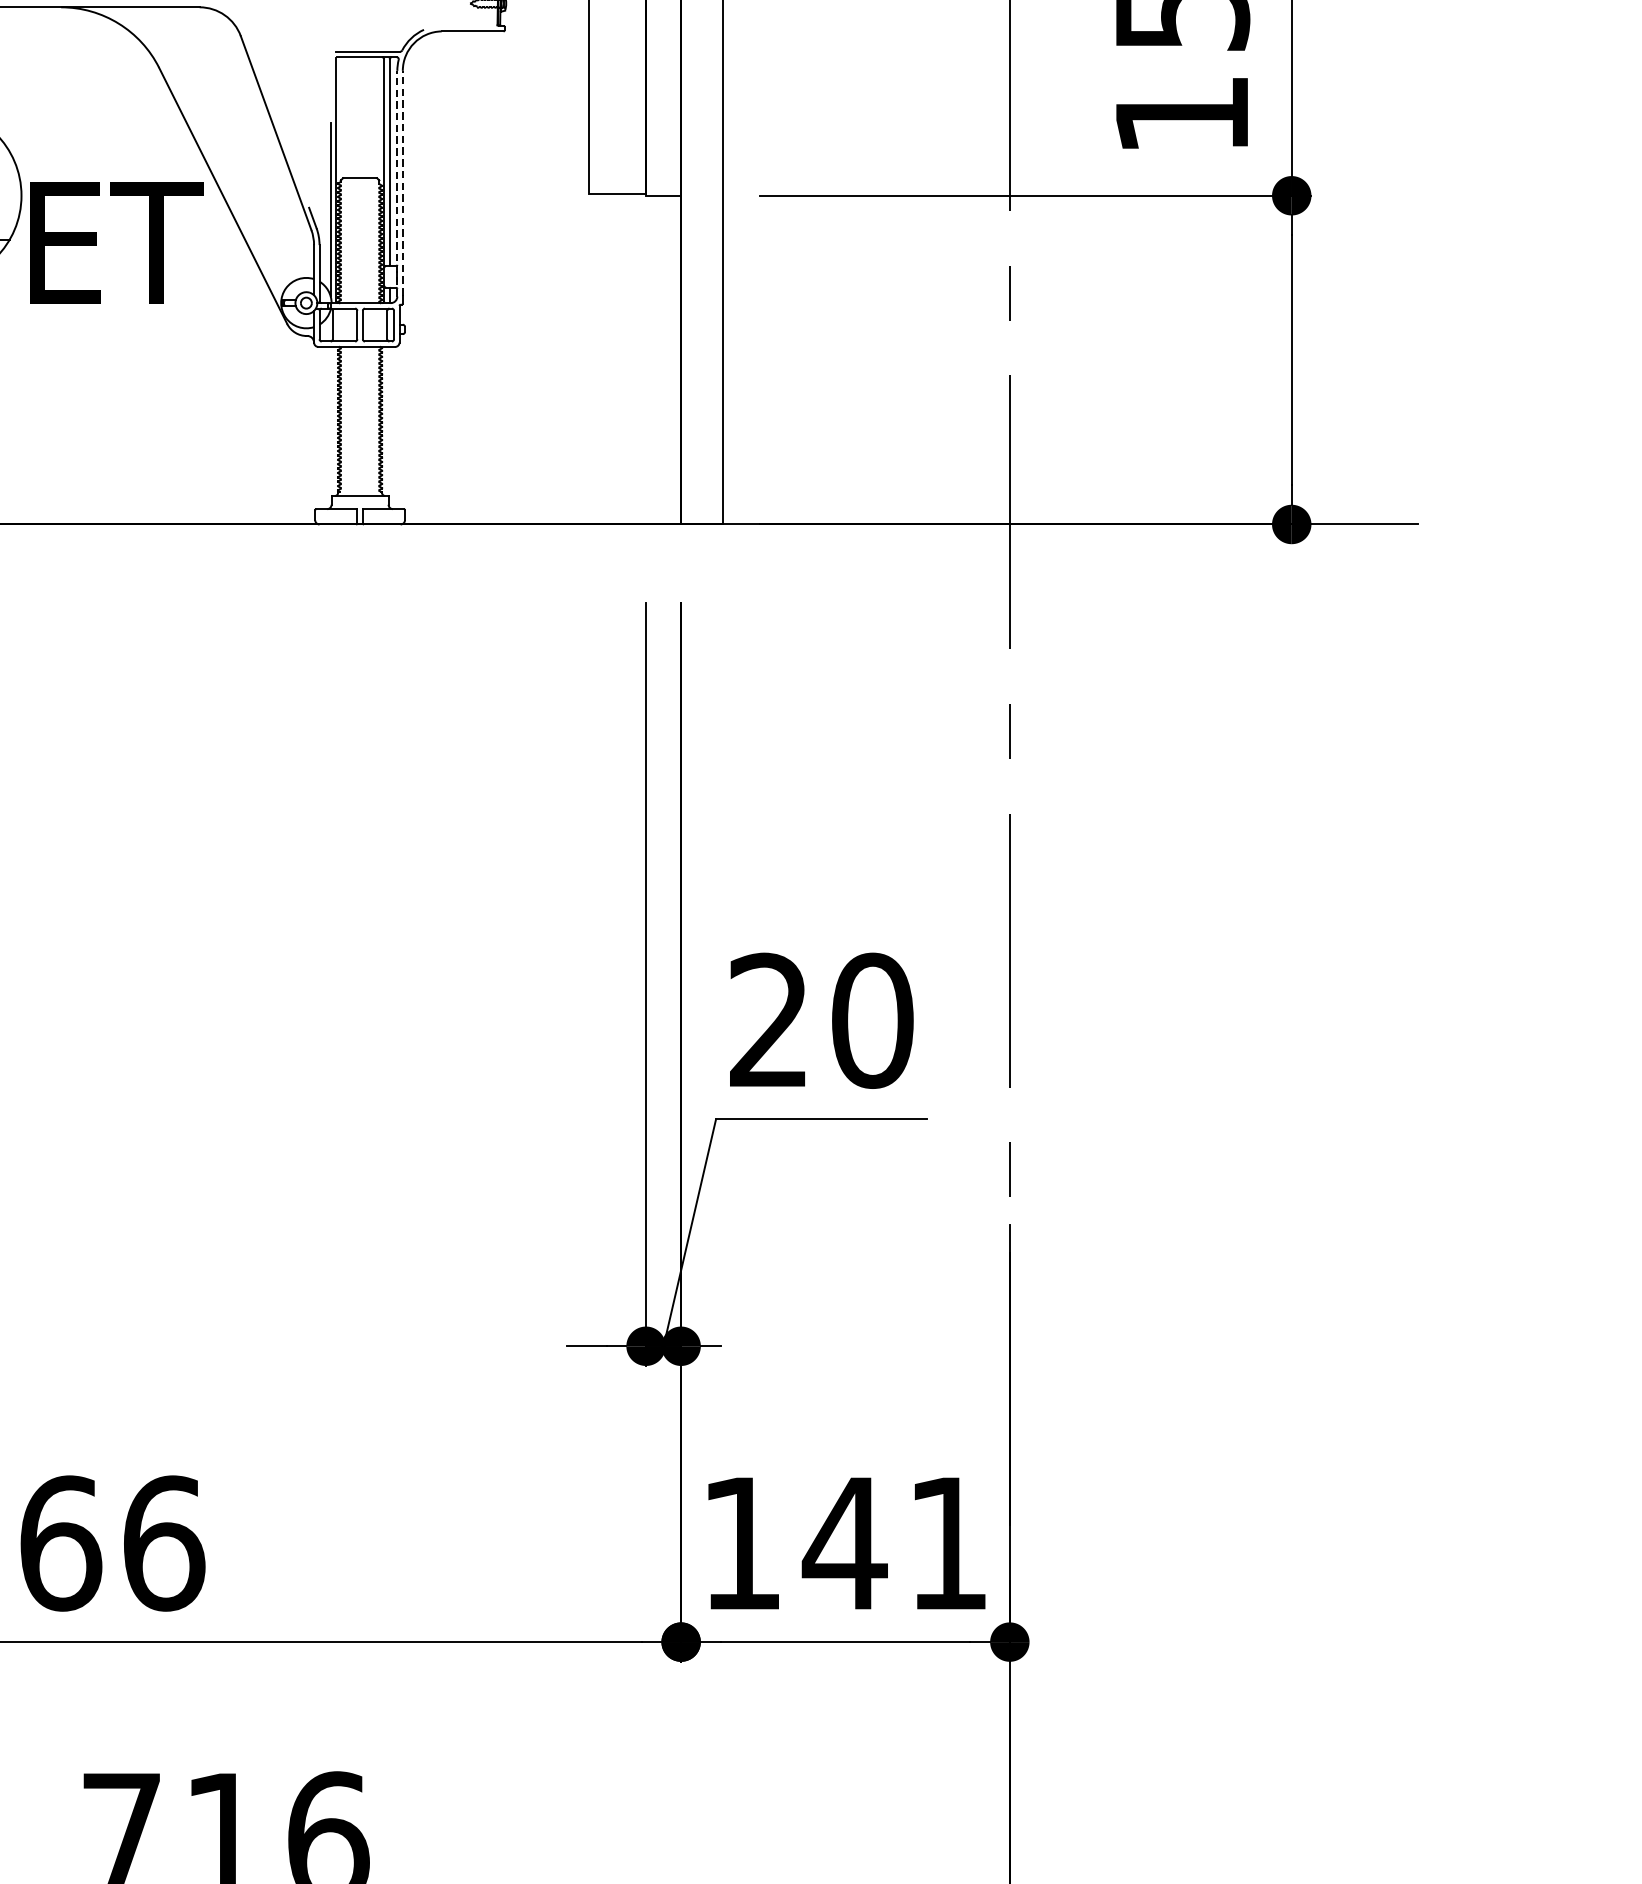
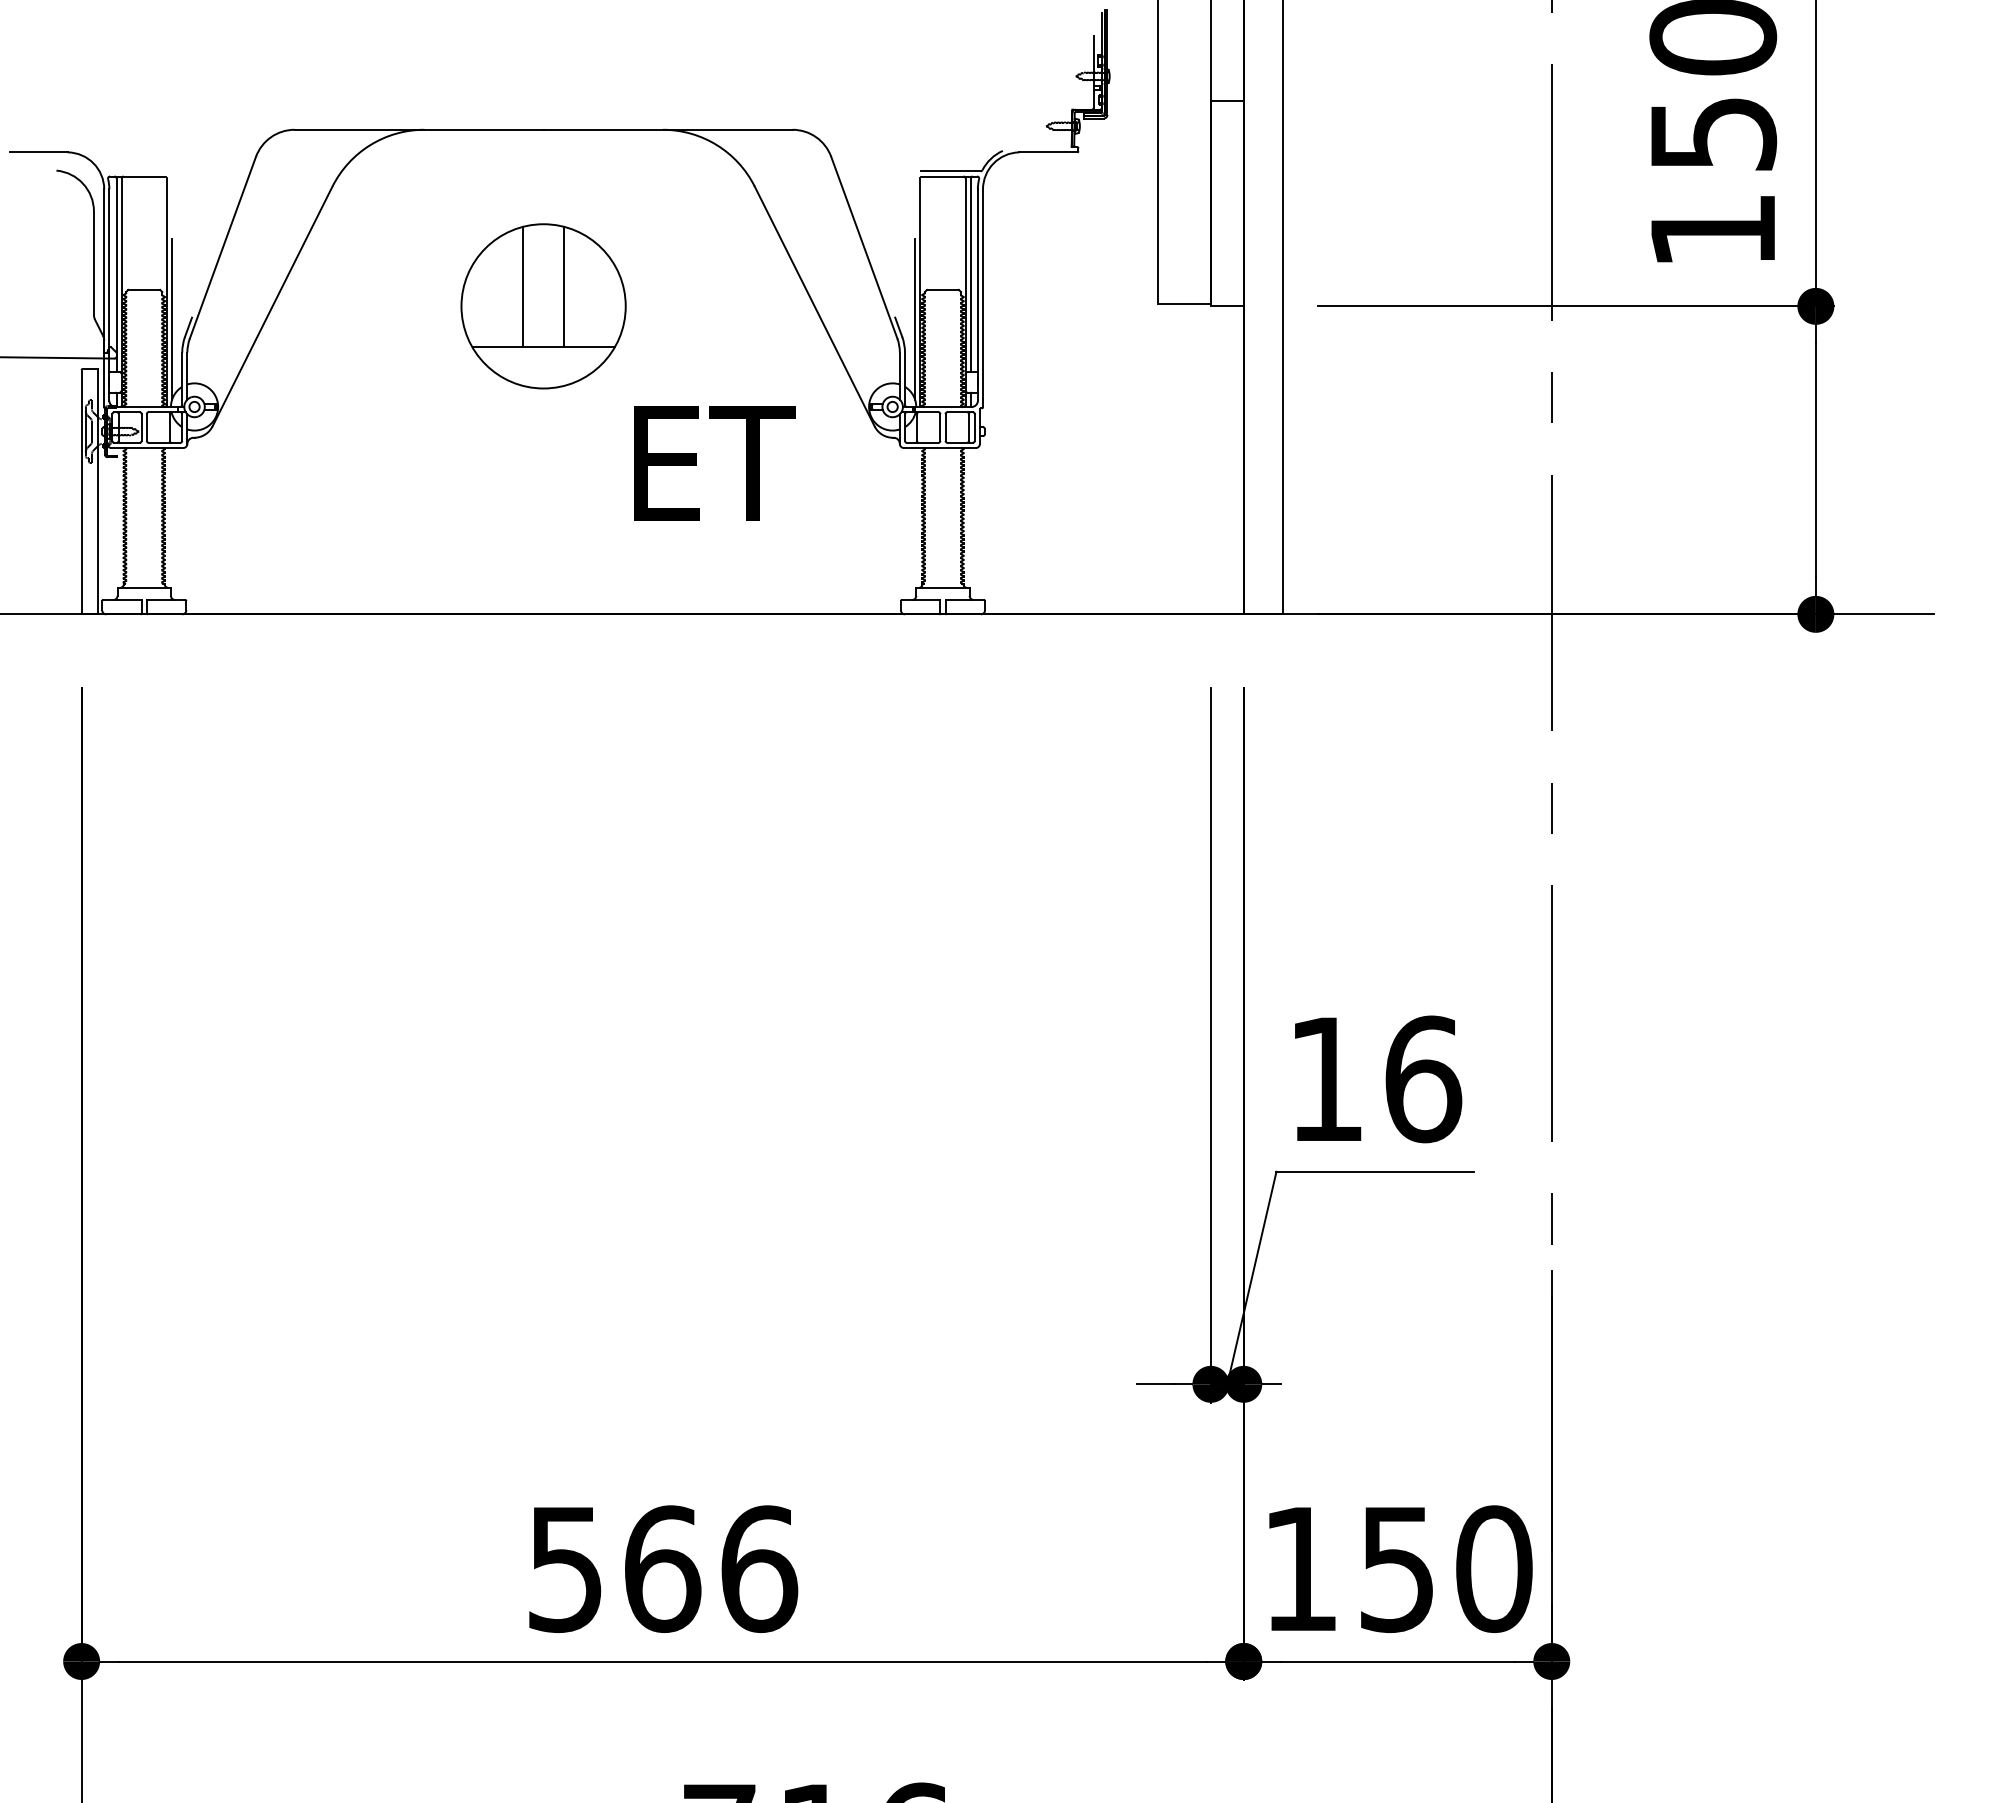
line: (403, 183) -> (983, 294), dashed -> solid
line: (396, 184) -> (977, 295), dashed -> solid
text: (116, 242) -> (714, 463), moved
text: (821, 1020) -> (1375, 1079), 20 -> 16
text: (895, 1543) -> (1444, 1569), 141 -> 150

